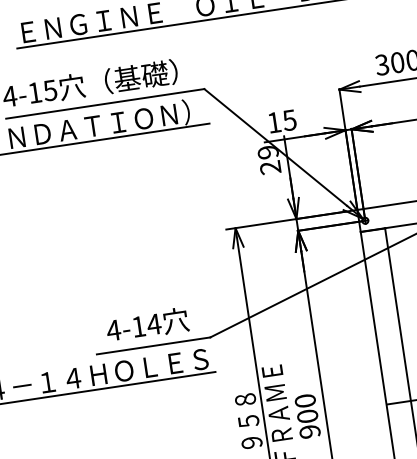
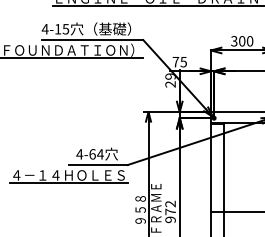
text: (273, 123) -> (175, 62), 15 -> 75
text: (138, 327) -> (92, 154), 4-14 -> 4-64
text: (306, 407) -> (170, 207), 900 -> 972

